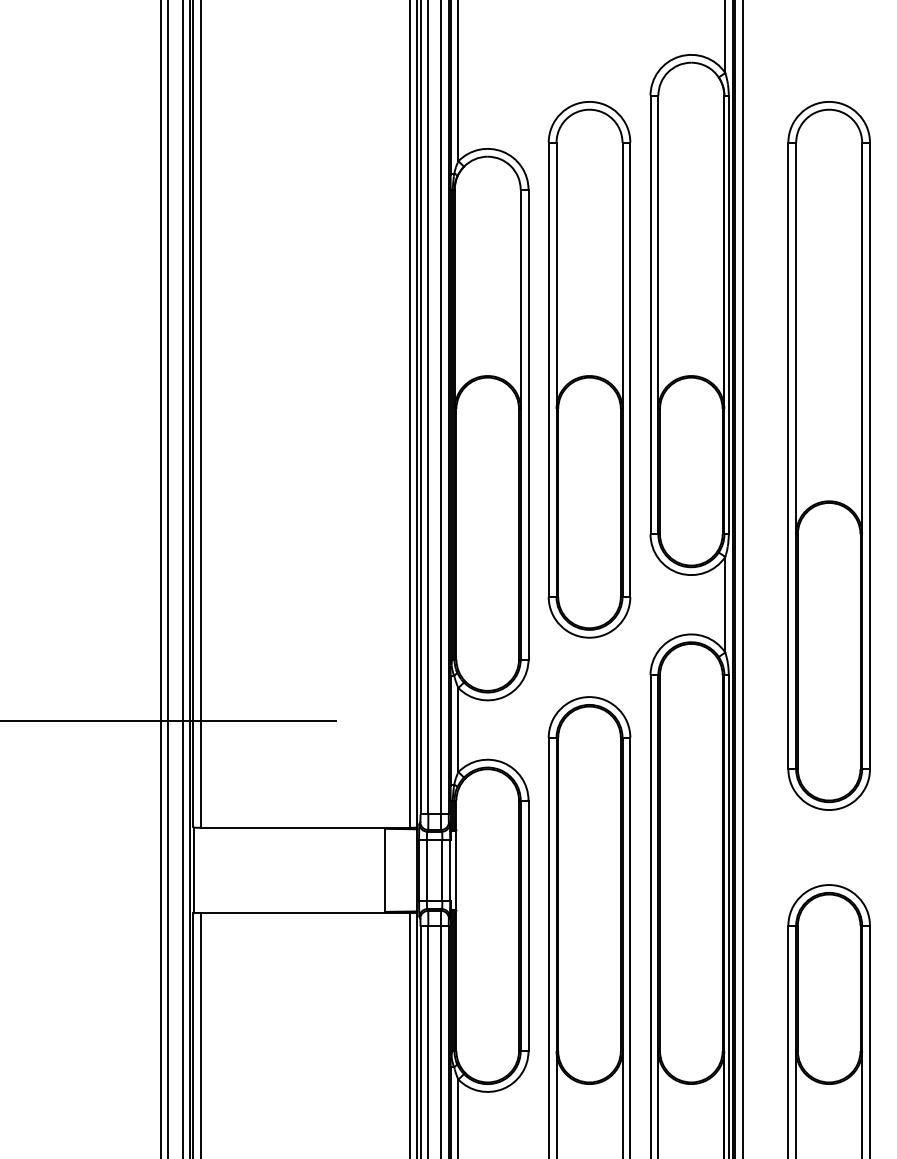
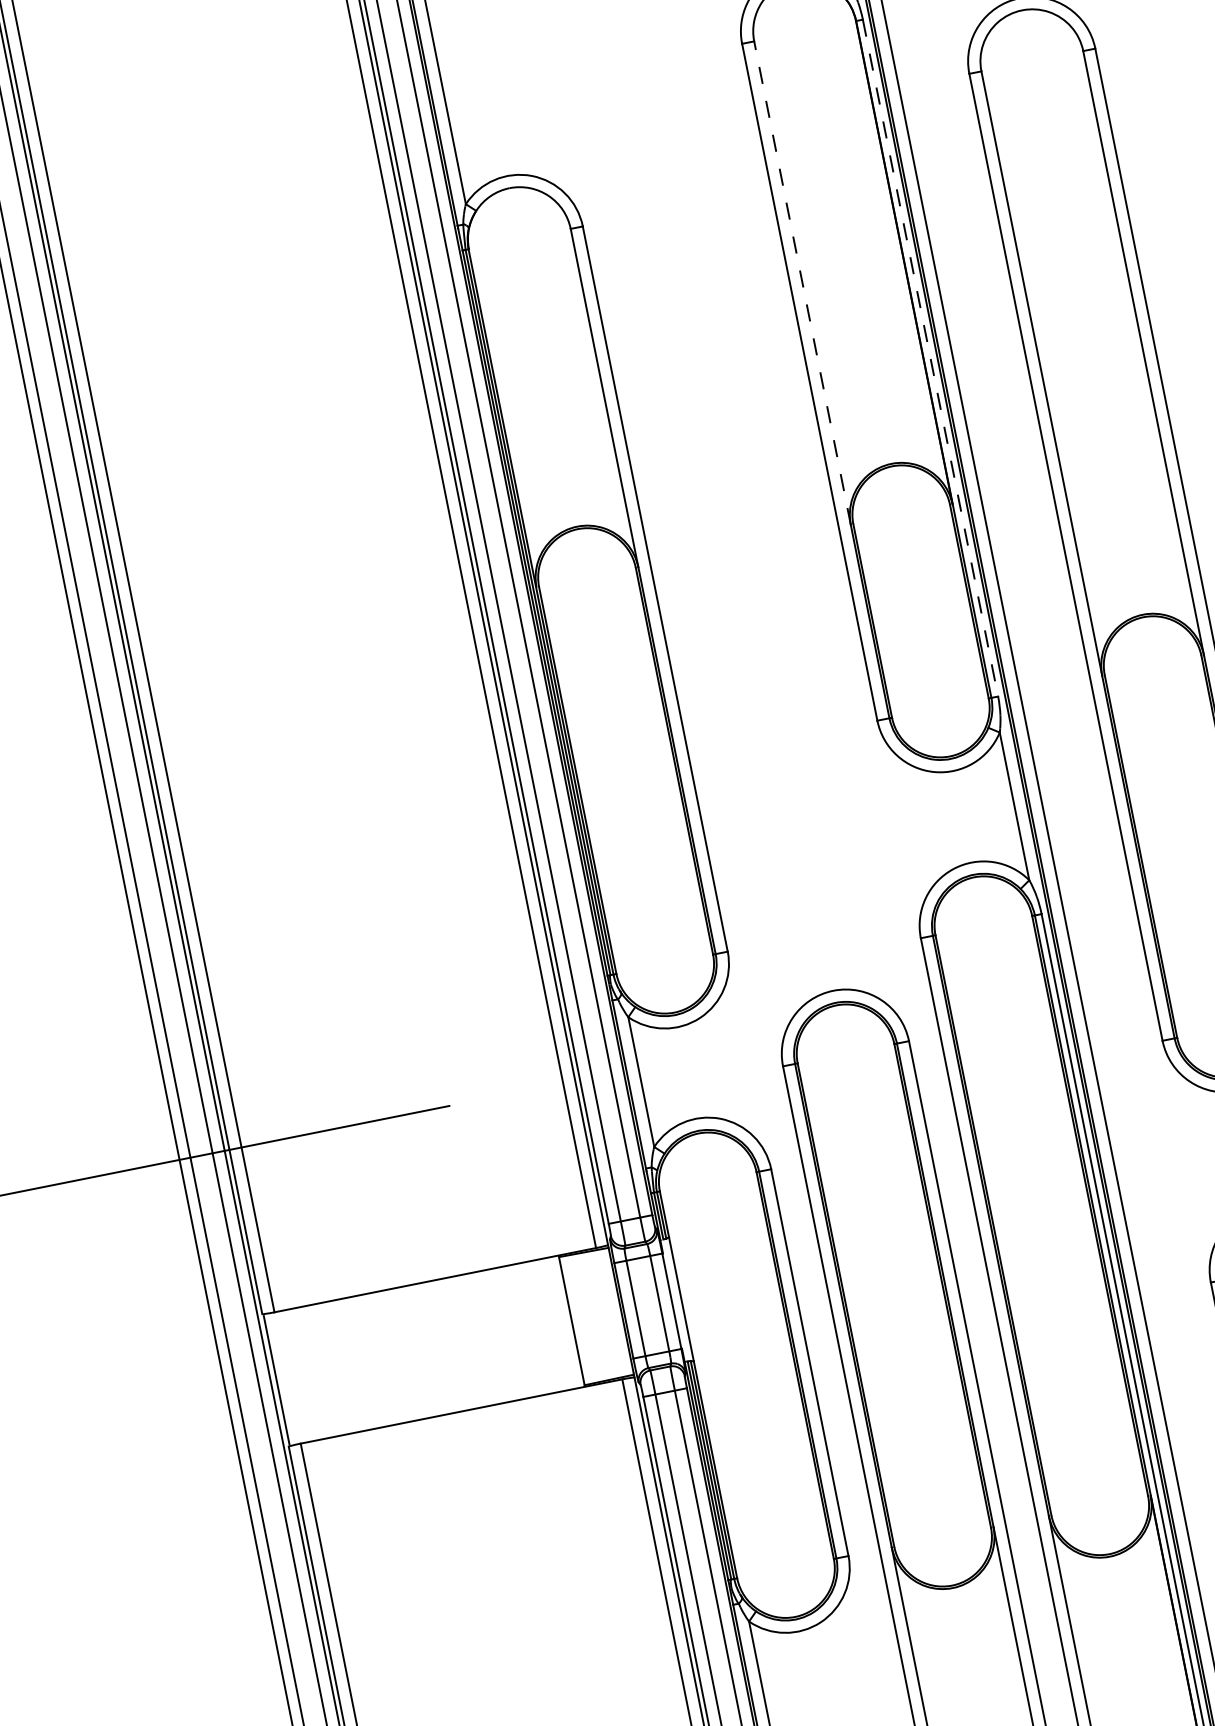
line: (658, 252) -> (802, 283), solid -> dashed
line: (728, 315) -> (930, 358), solid -> dashed
part: (589, 369) -> (732, 485), removed

